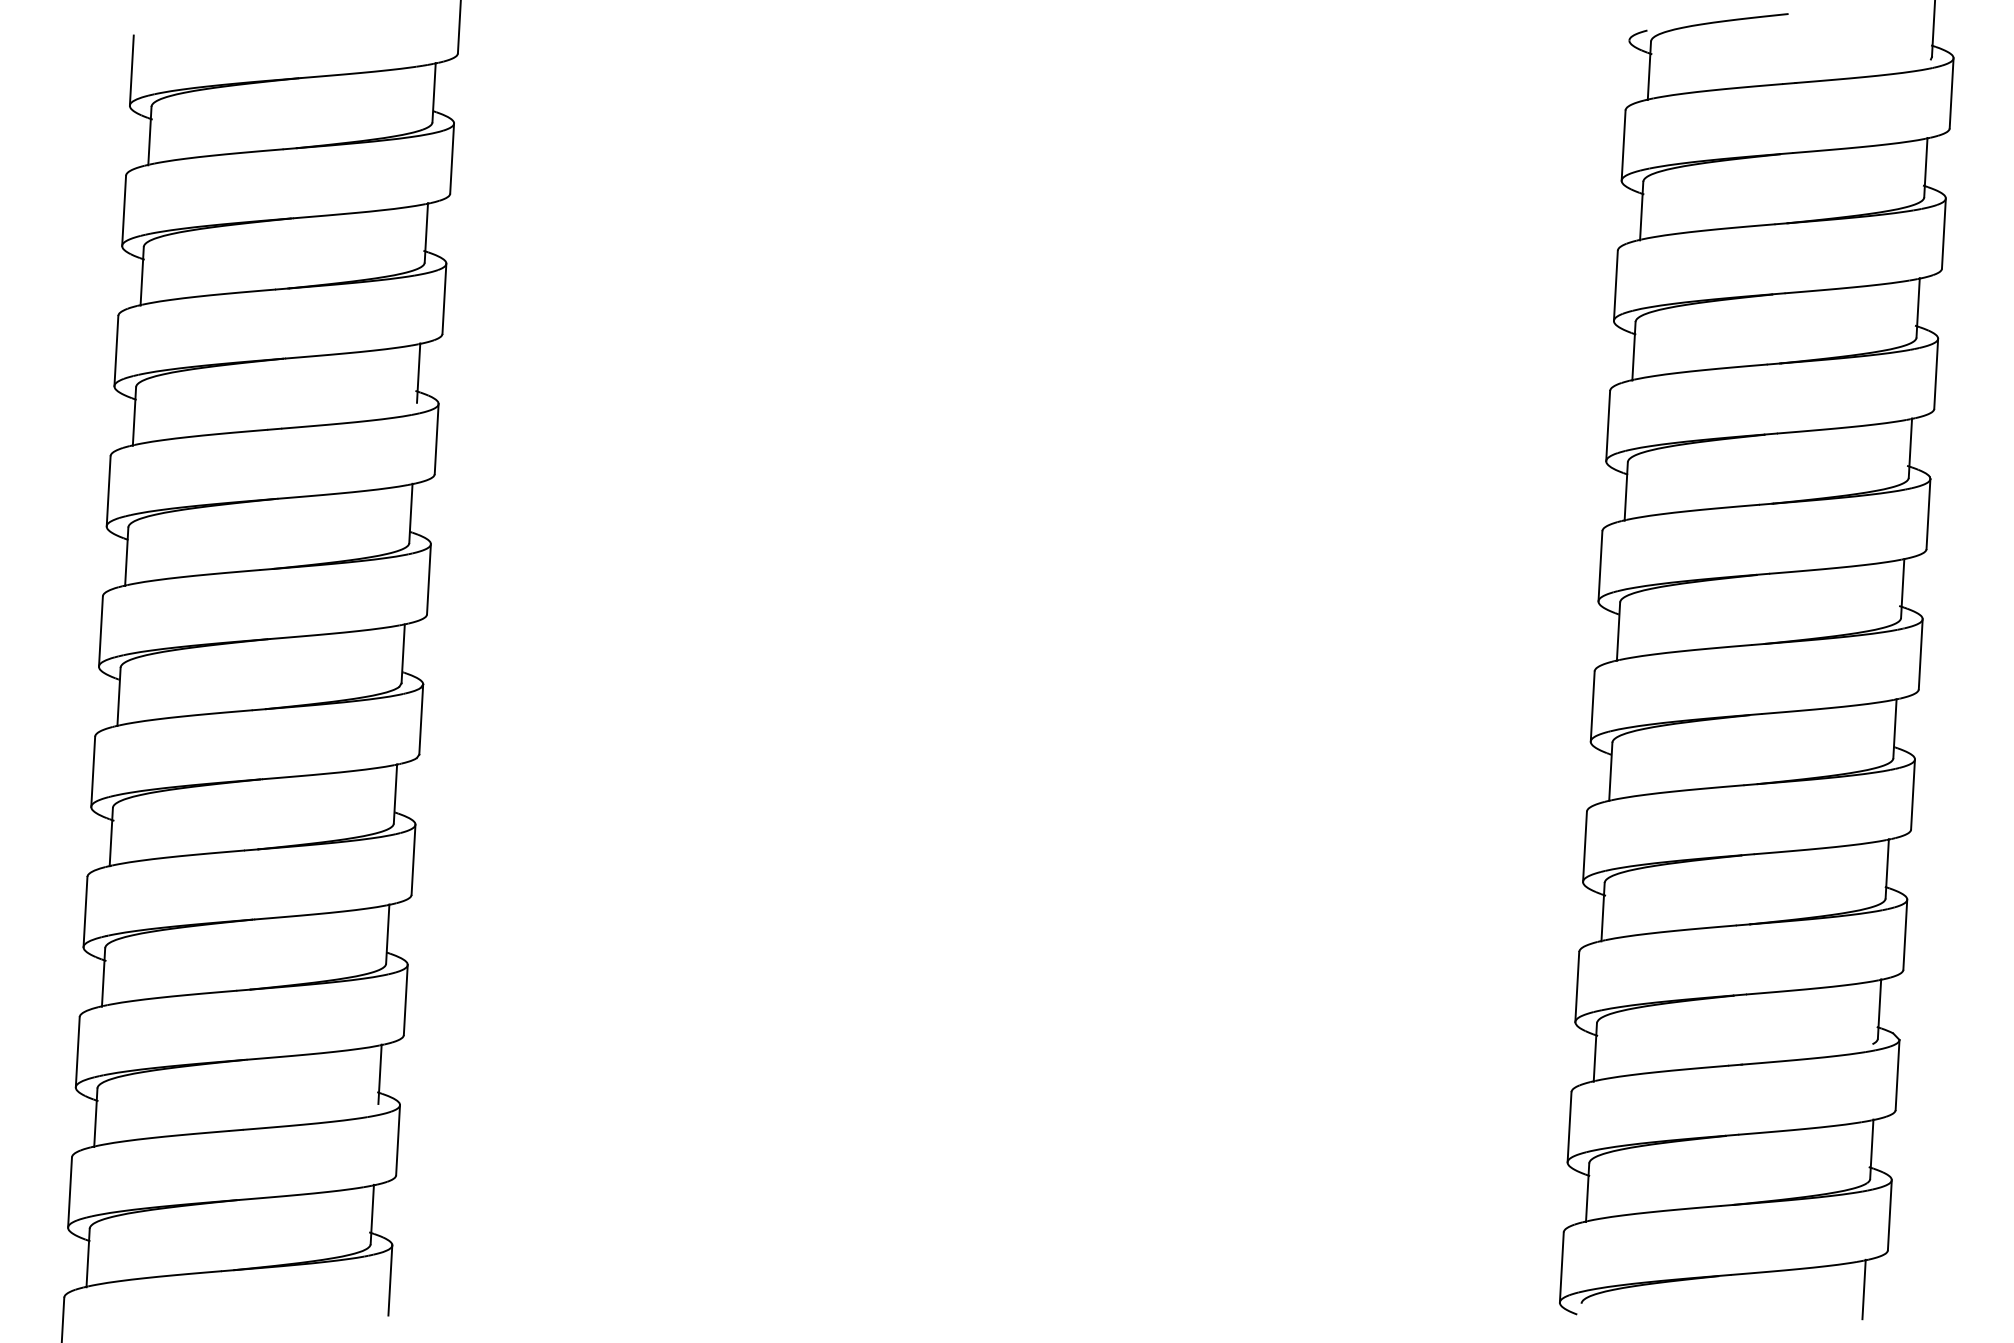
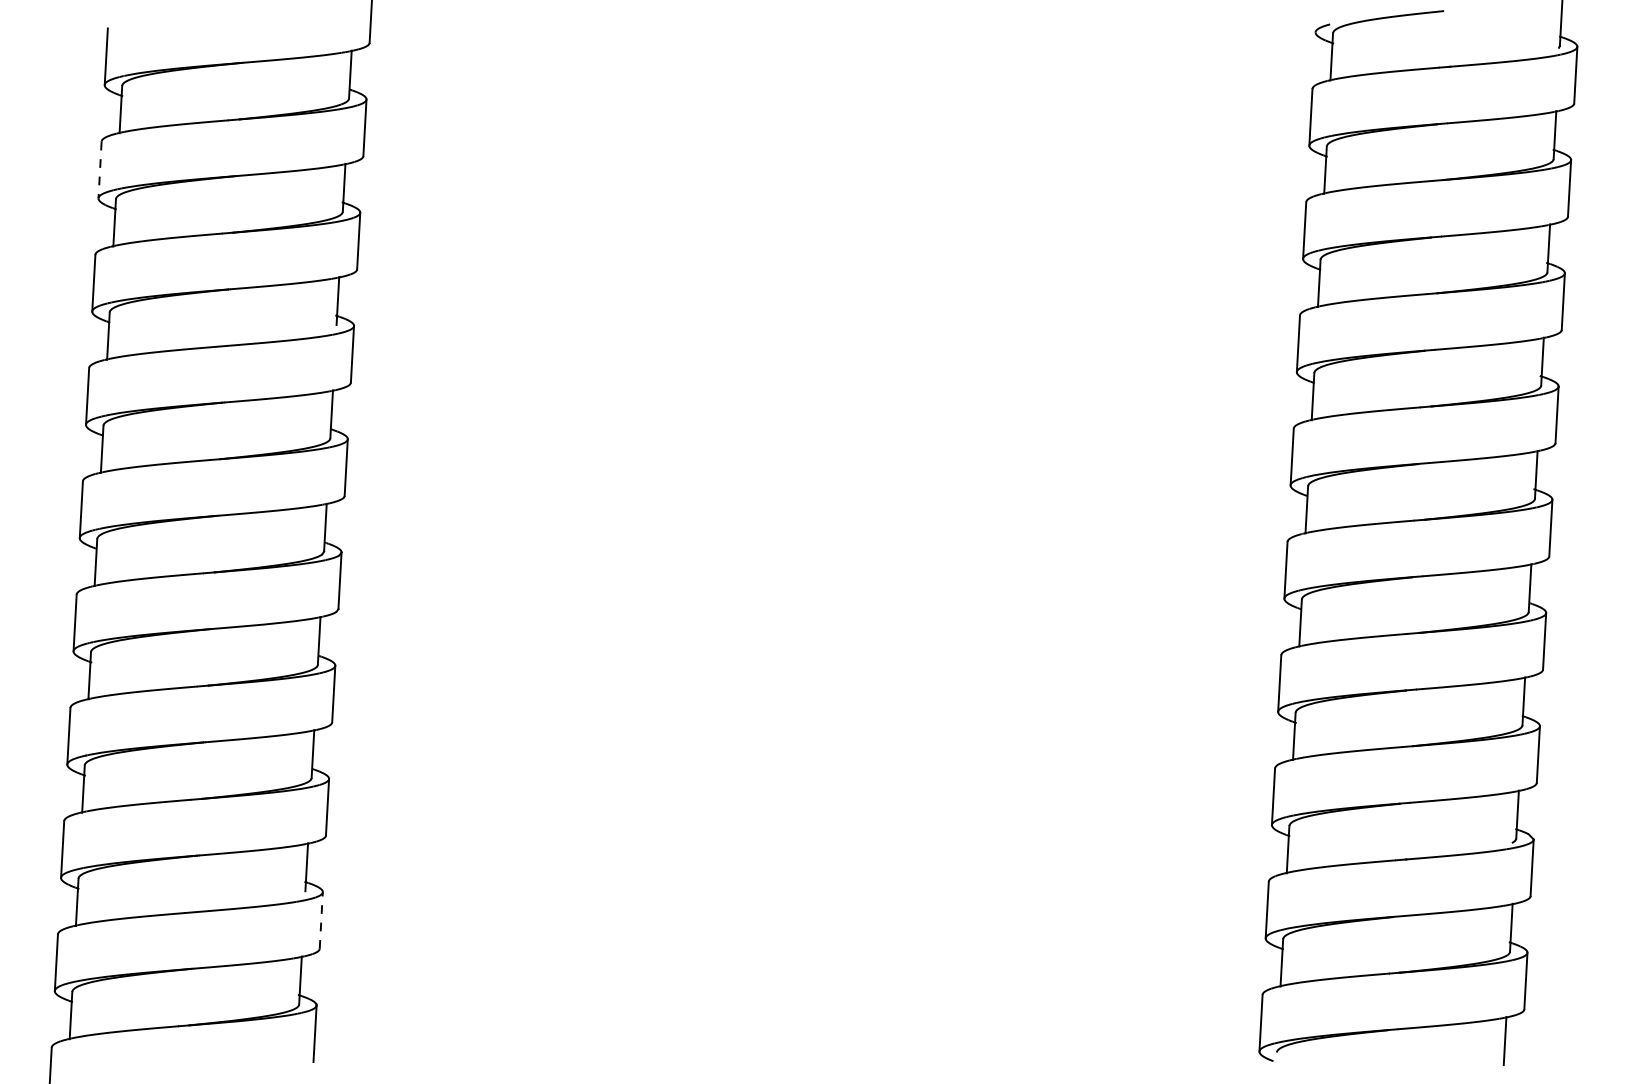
line: (124, 211) -> (100, 170), solid -> dashed
line: (398, 1139) -> (321, 919), solid -> dashed

